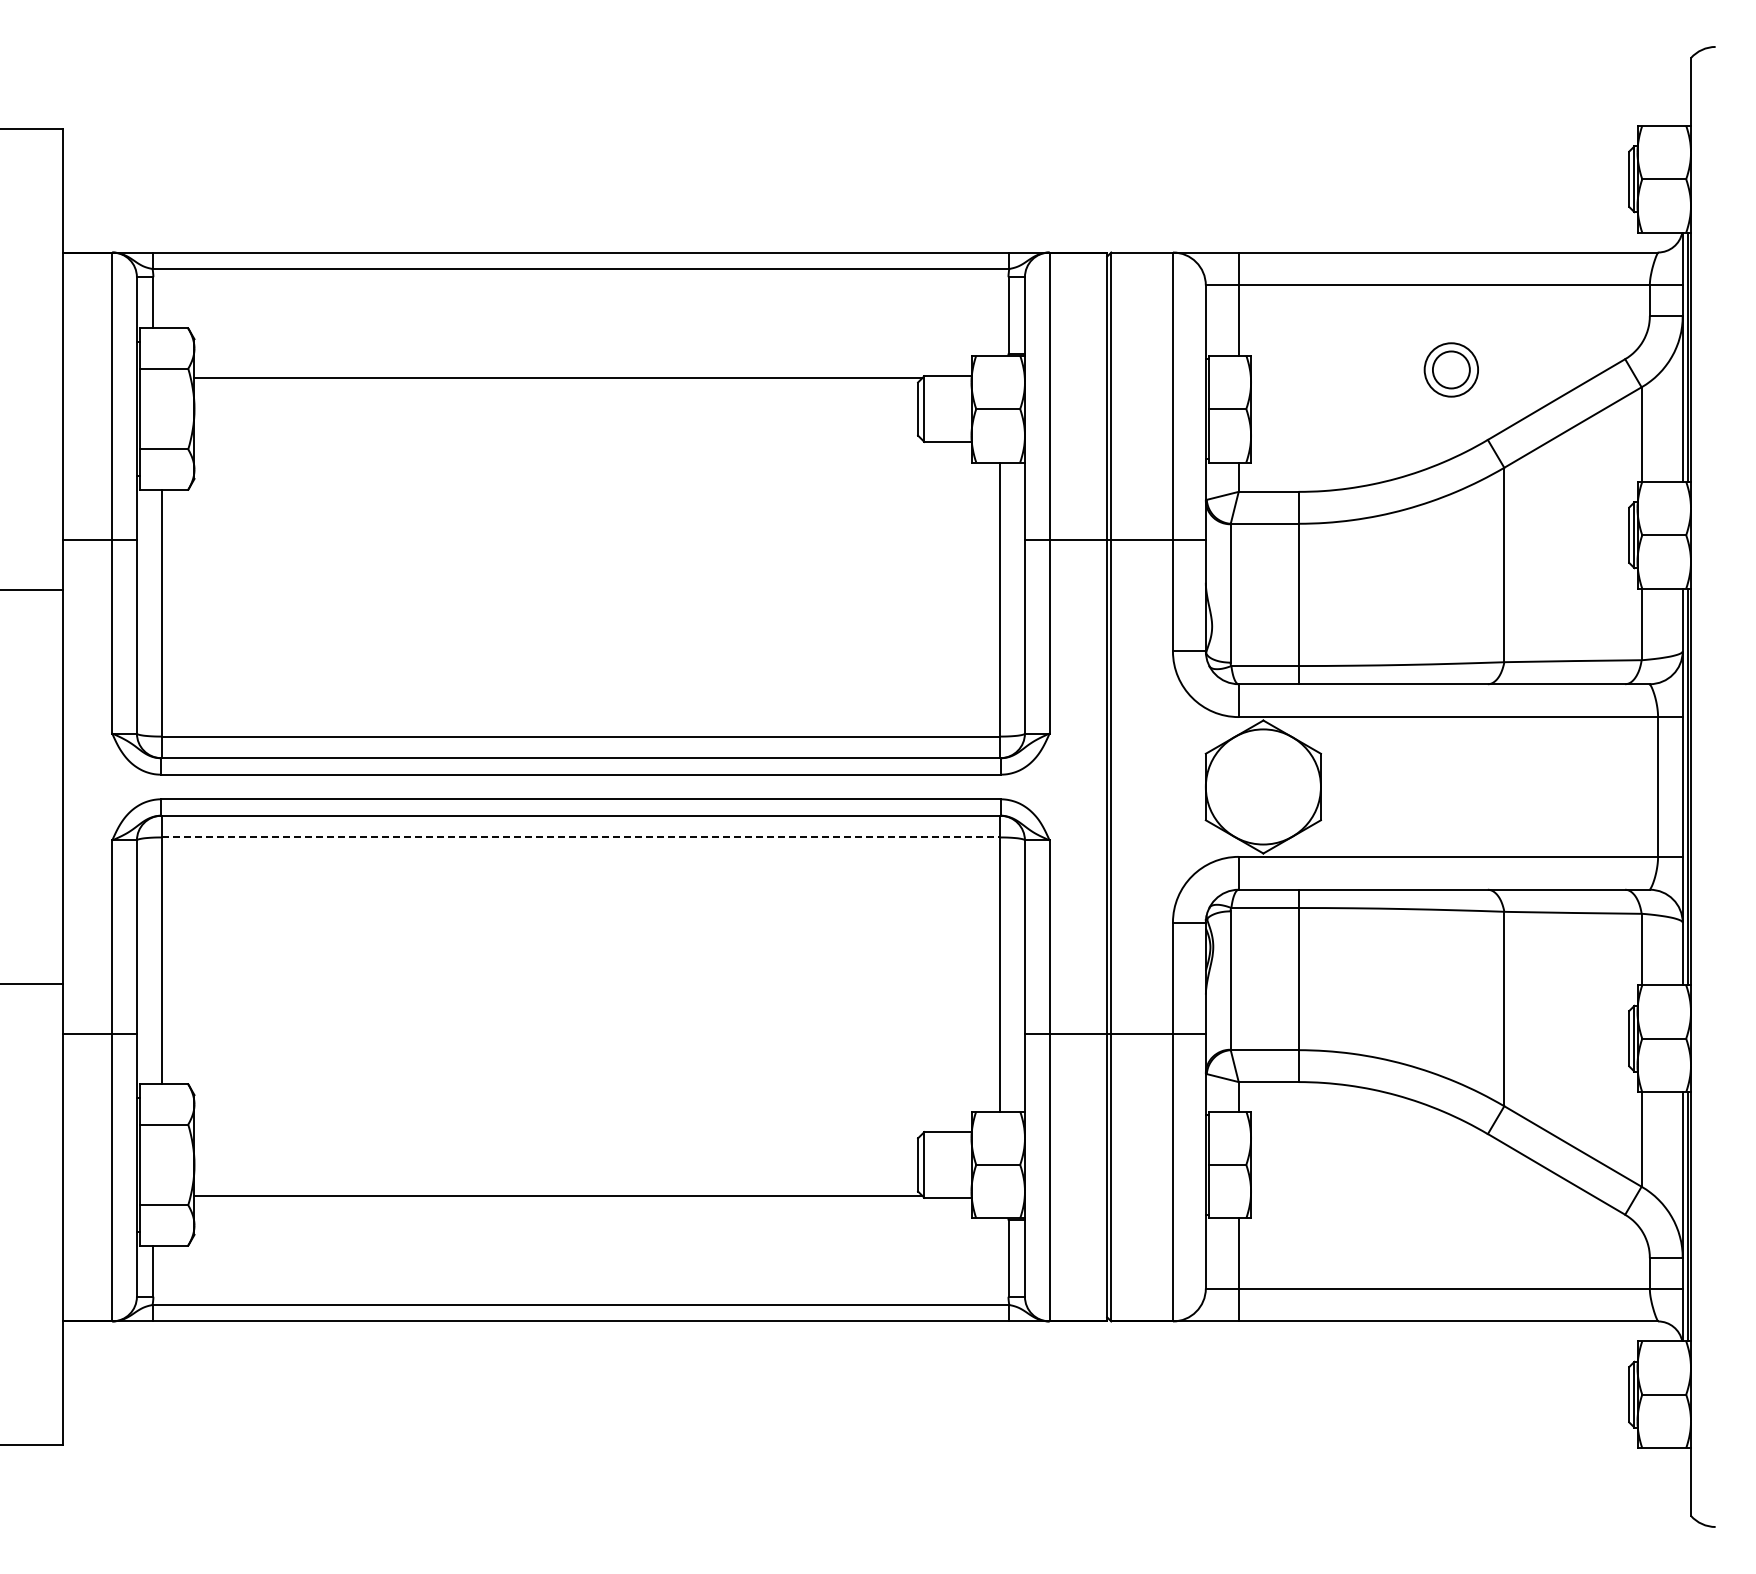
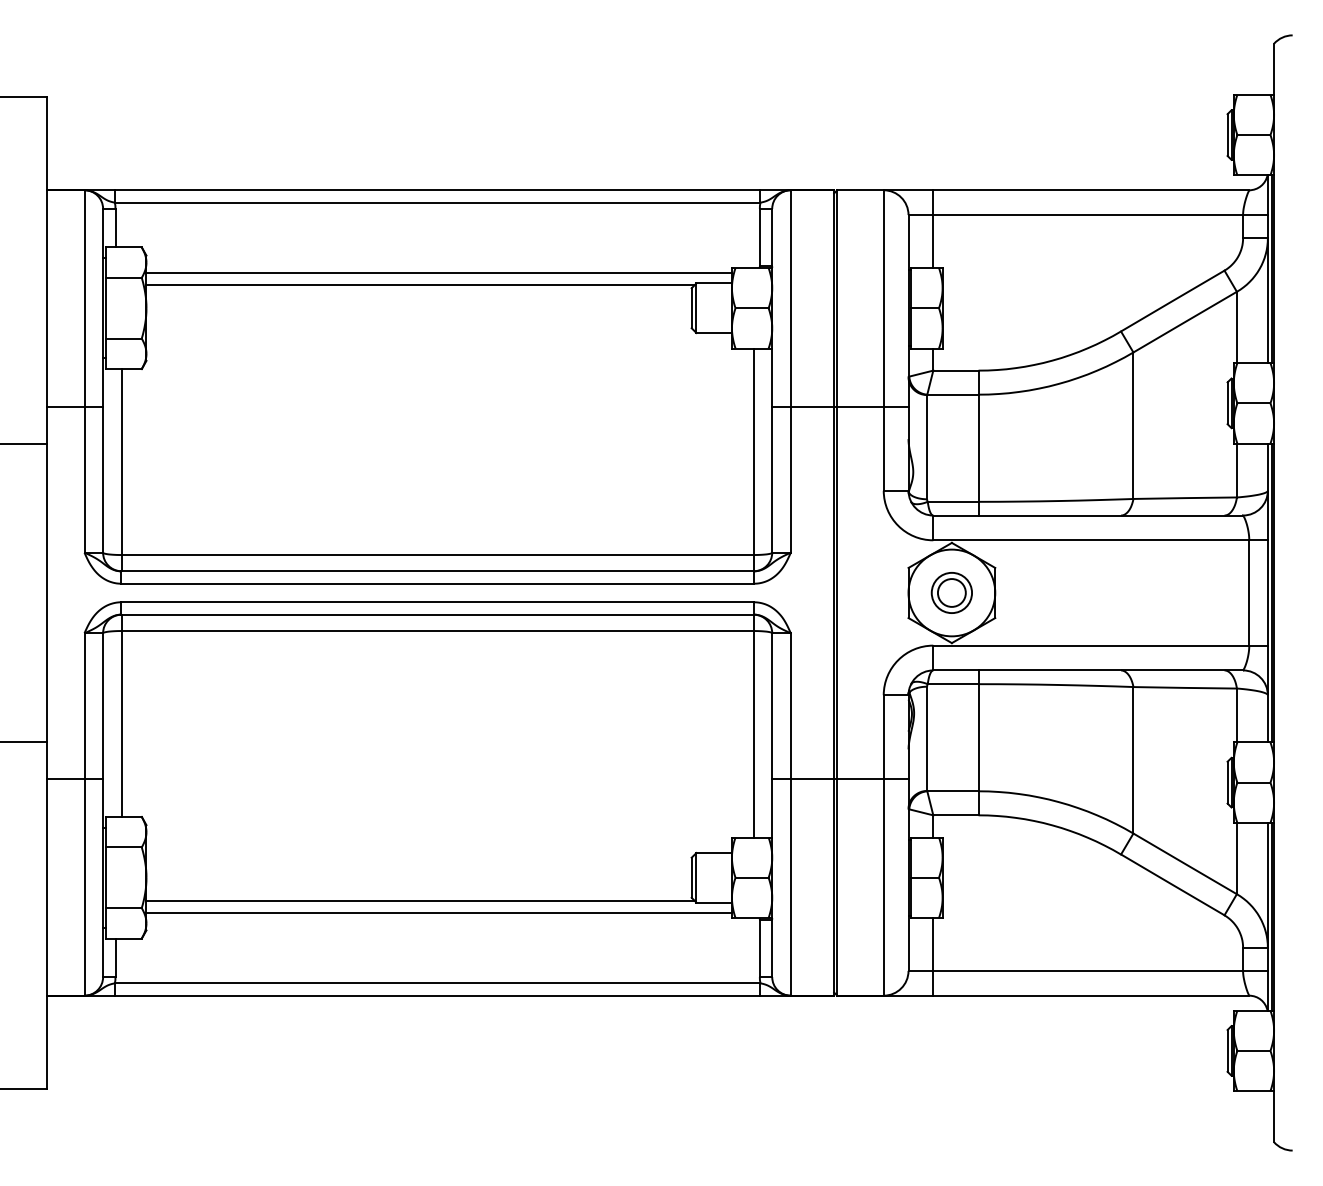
line: (582, 361) -> (438, 272), added
part: (1450, 369) -> (951, 592), moved
line: (581, 837) -> (438, 631), dashed -> solid
line: (582, 1212) -> (438, 913), added

